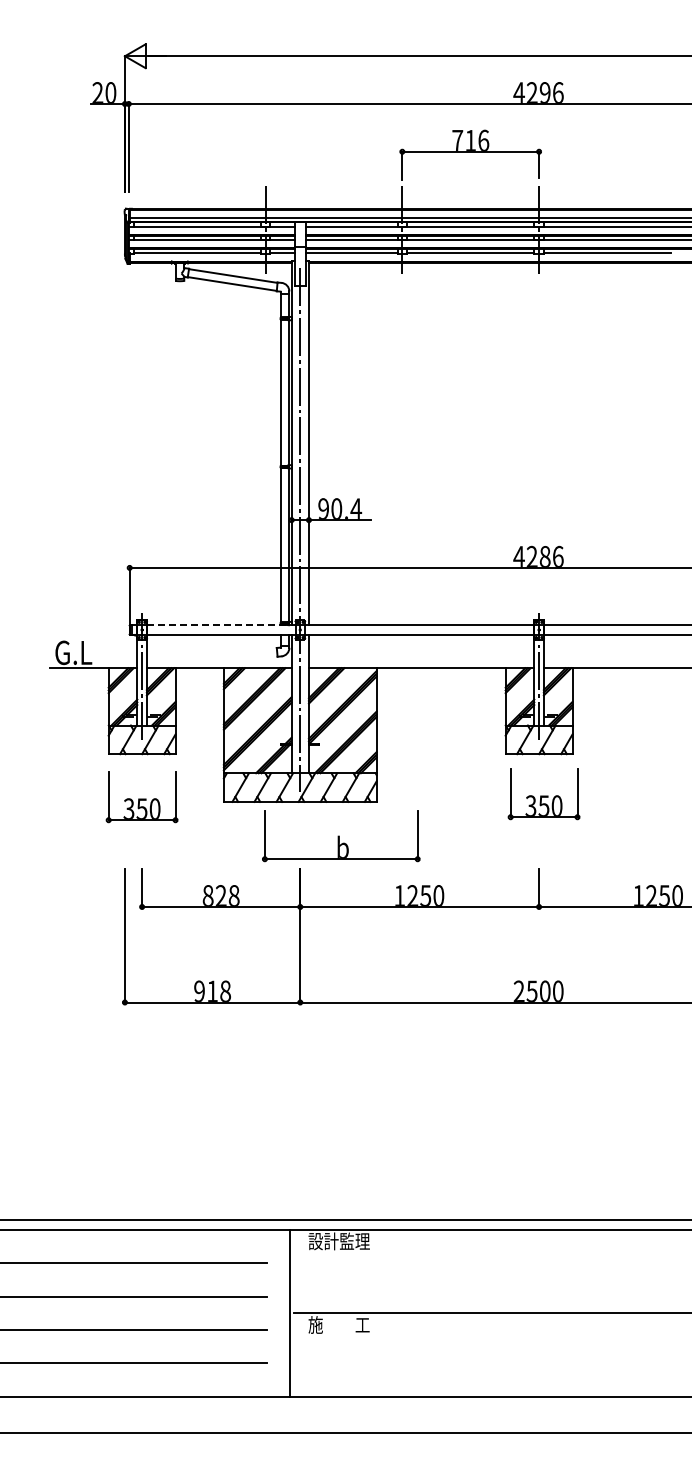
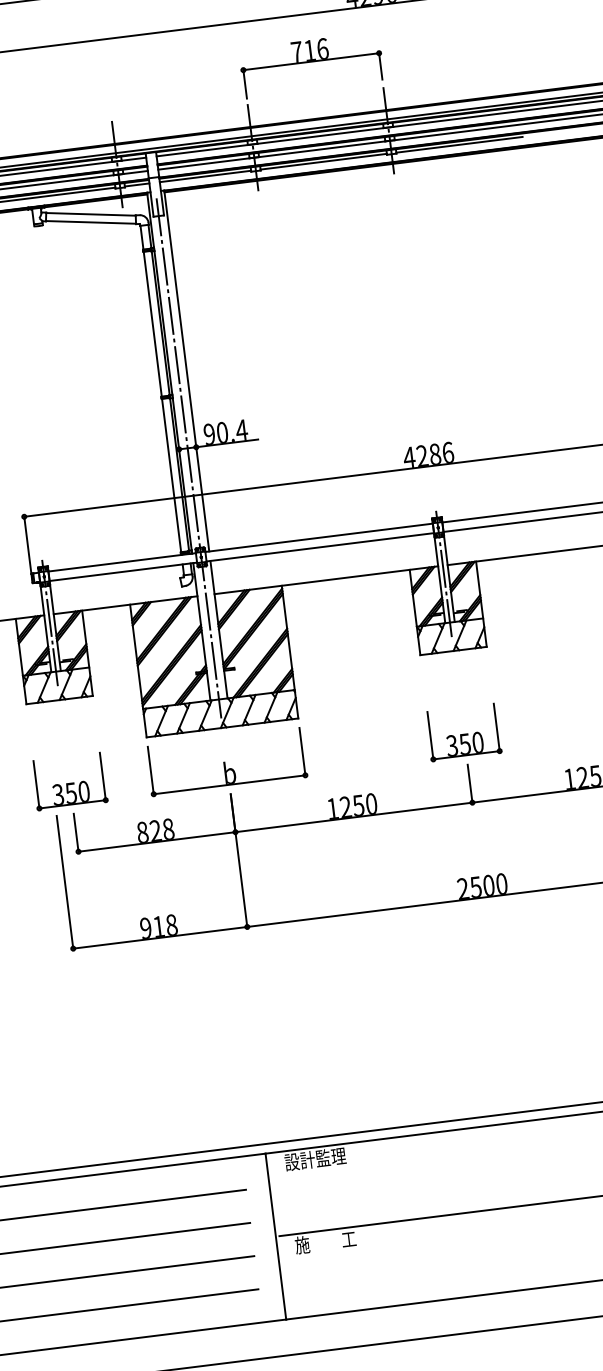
line: (221, 625) -> (122, 562), dashed -> solid
part: (543, 794) -> (463, 732), moved
part: (141, 797) -> (69, 781), moved
part: (341, 836) -> (226, 762), moved

